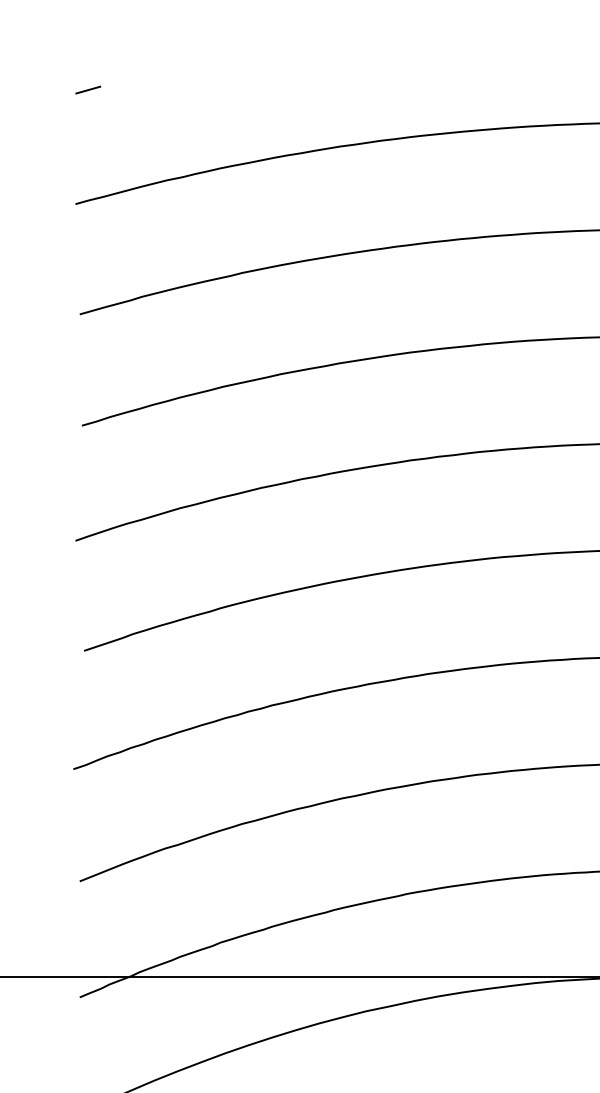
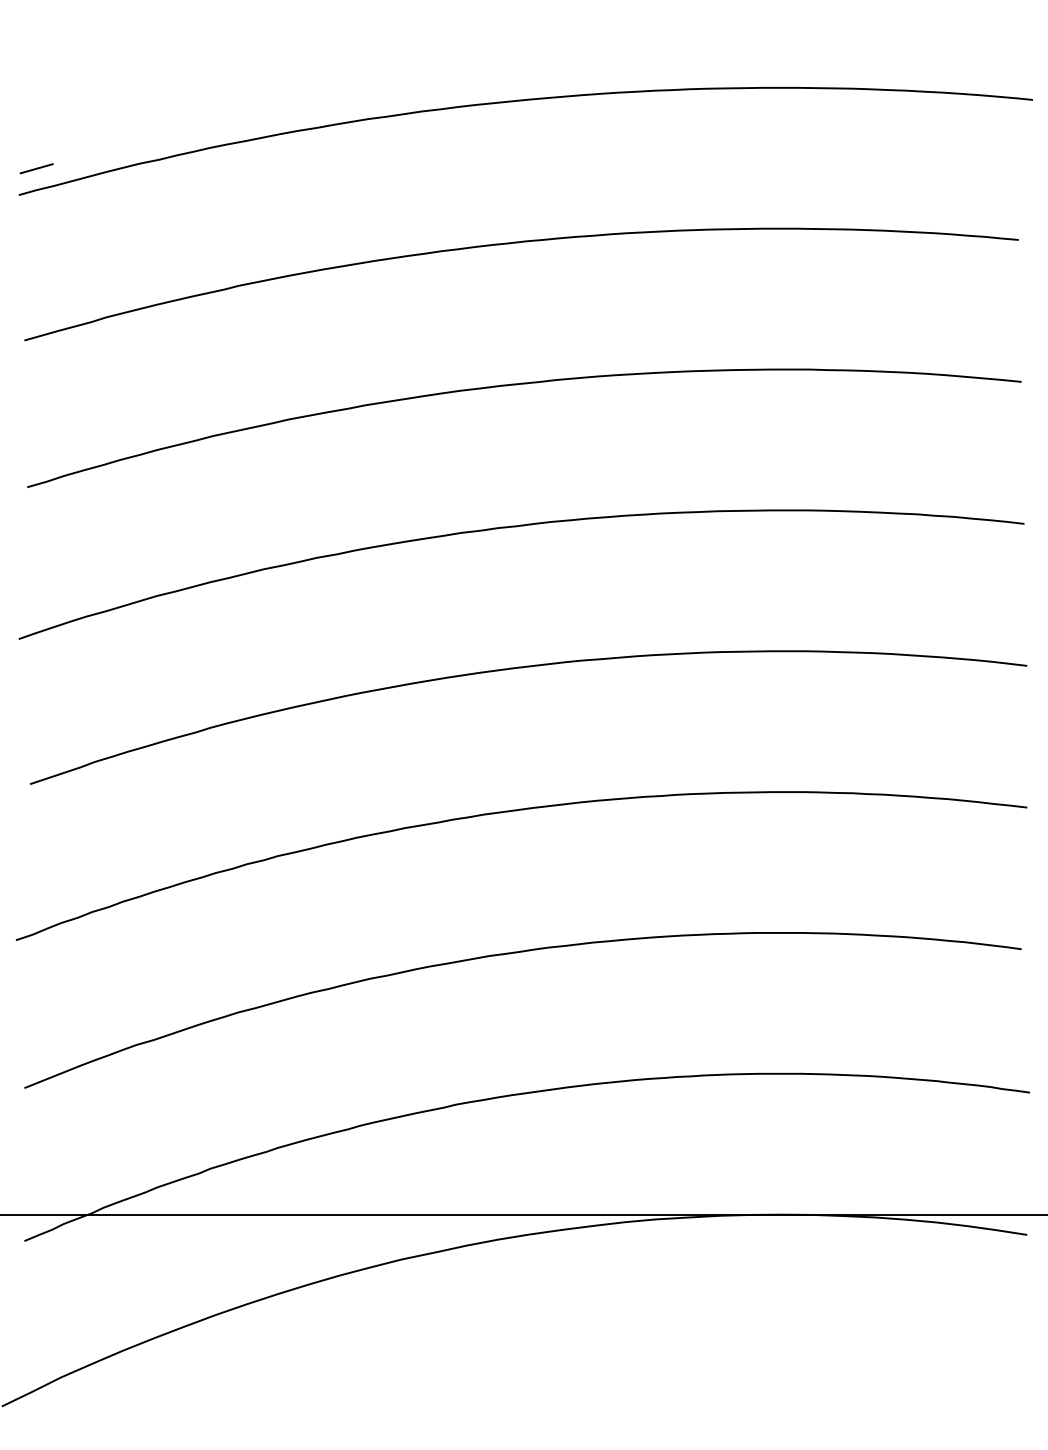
line: (88, 89) -> (36, 168), moved

